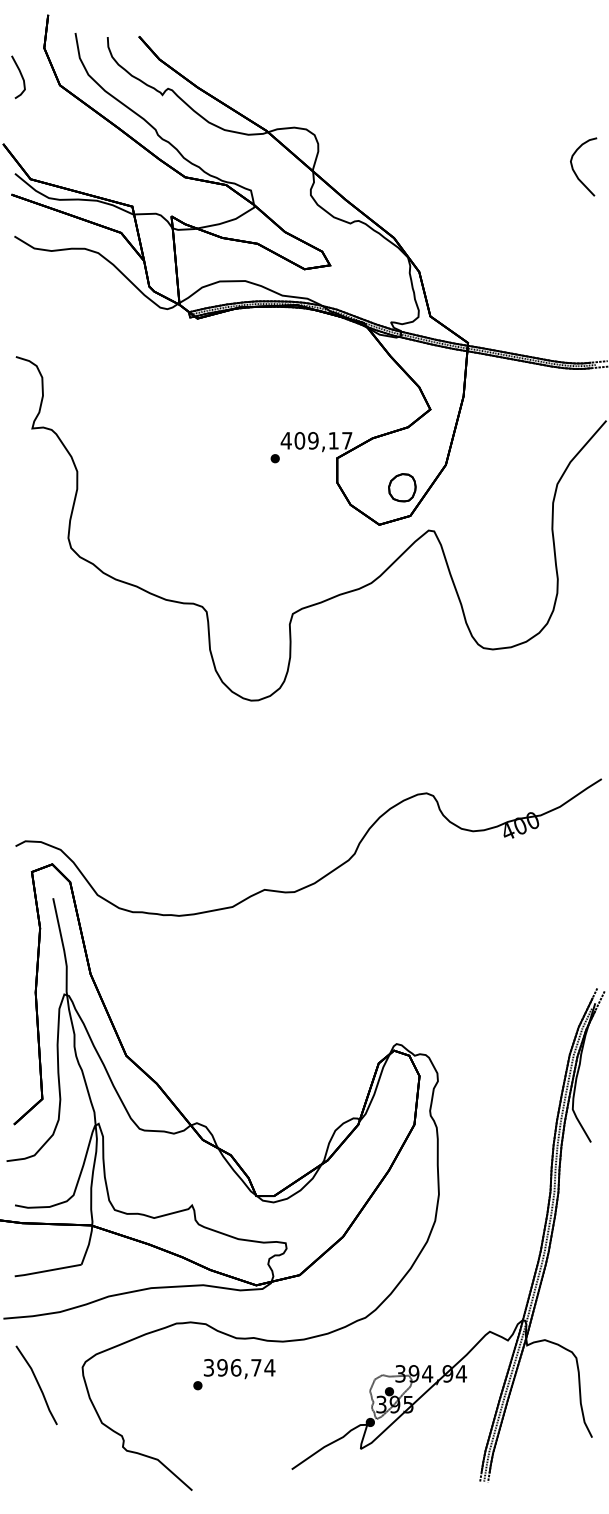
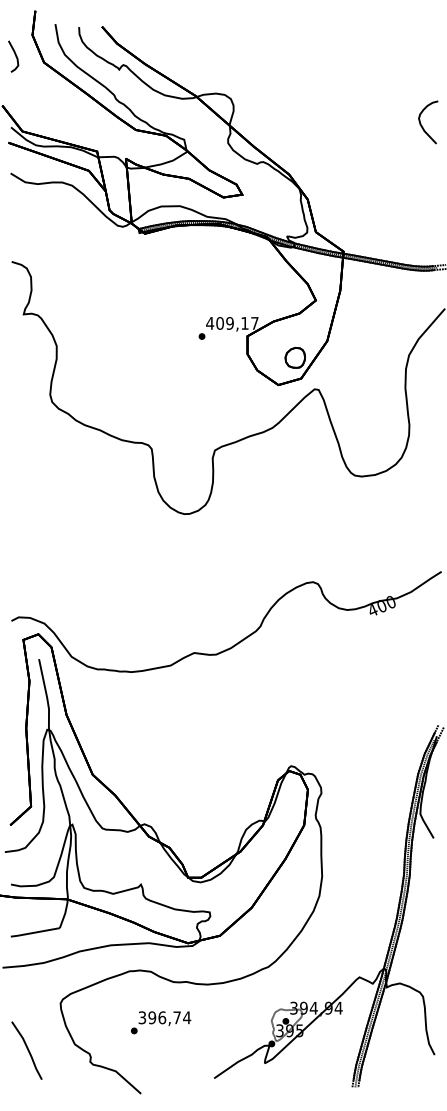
text: (235, 1374) -> (161, 1022), moved
line: (37, 1385) -> (27, 1050), moved

